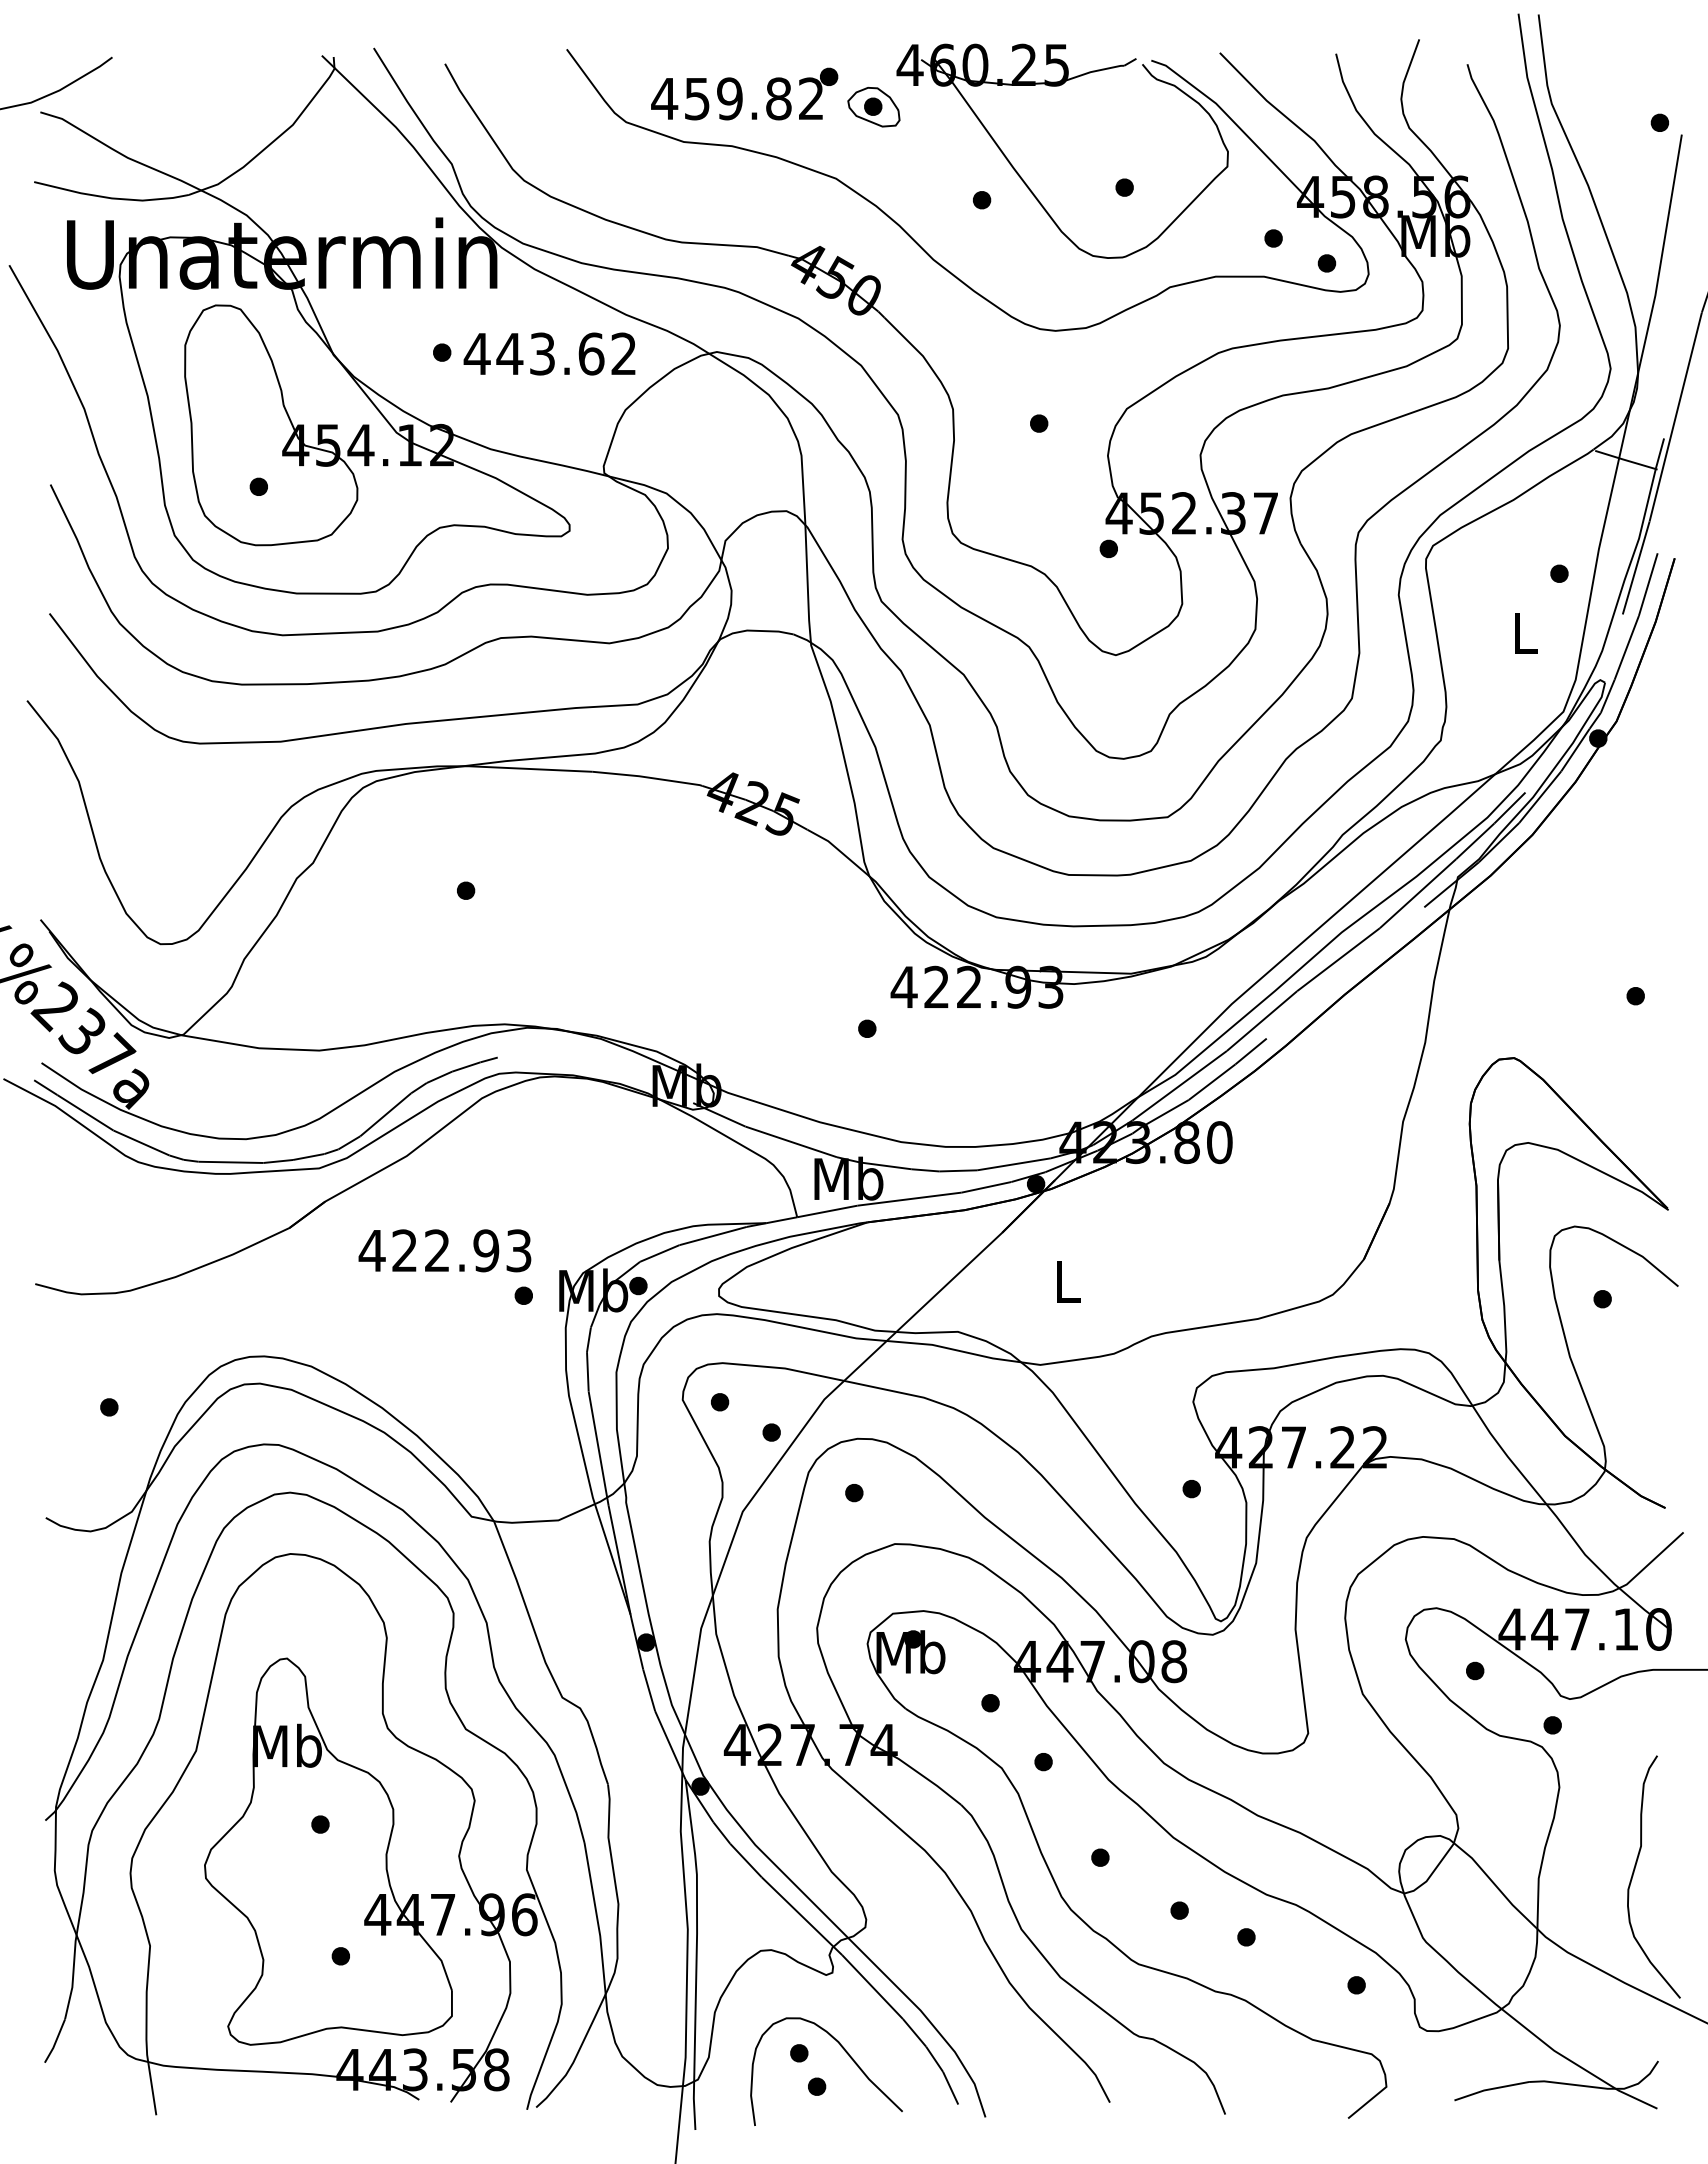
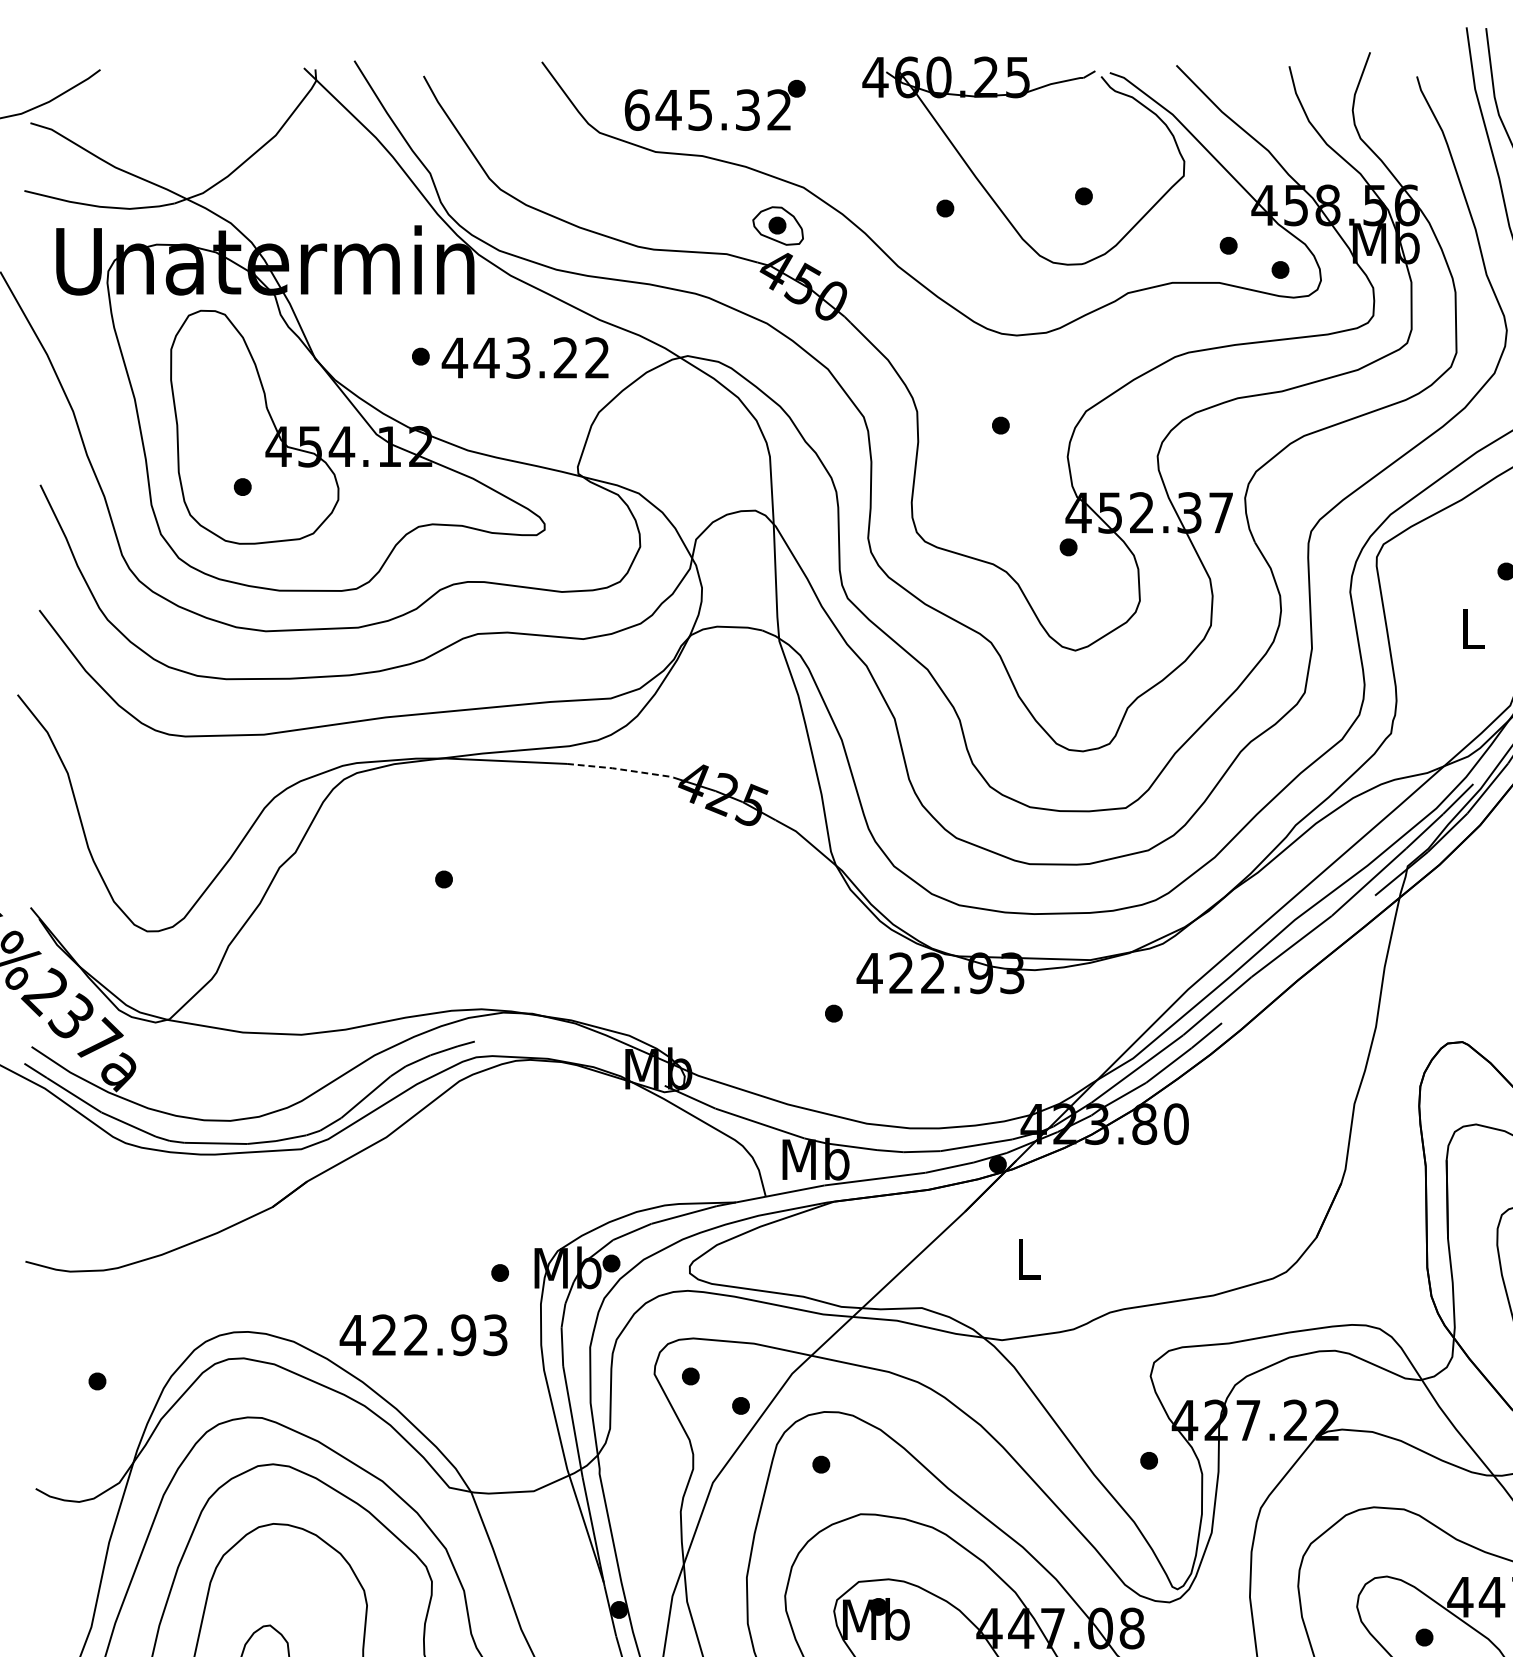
text: (721, 98) -> (692, 109), 459.82 -> 645.32
part: (873, 107) -> (777, 226), moved
text: (591, 353) -> (565, 357), 443.62 -> 443.22
line: (648, 777) -> (621, 769), solid -> dashed
text: (444, 1250) -> (423, 1334), moved

